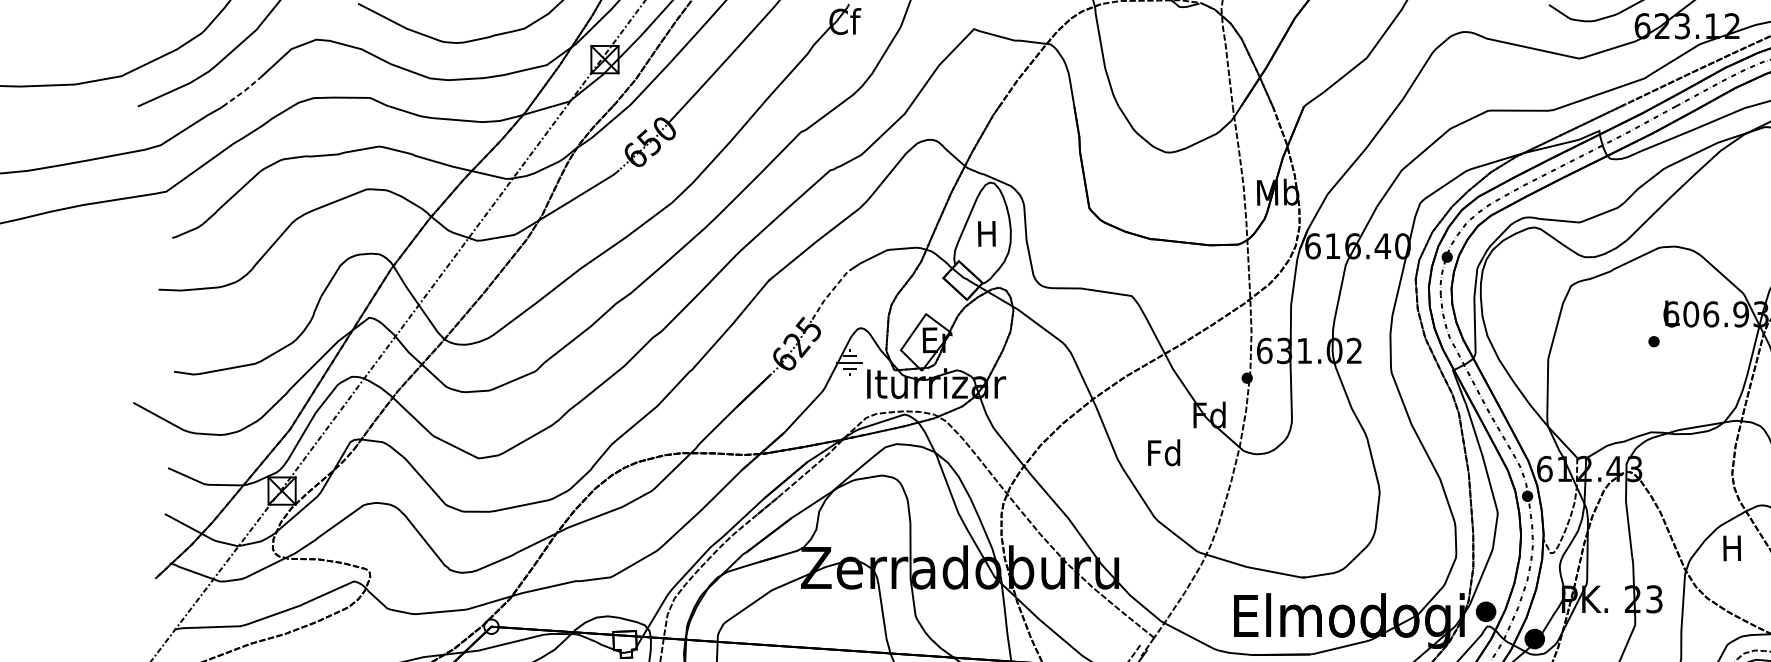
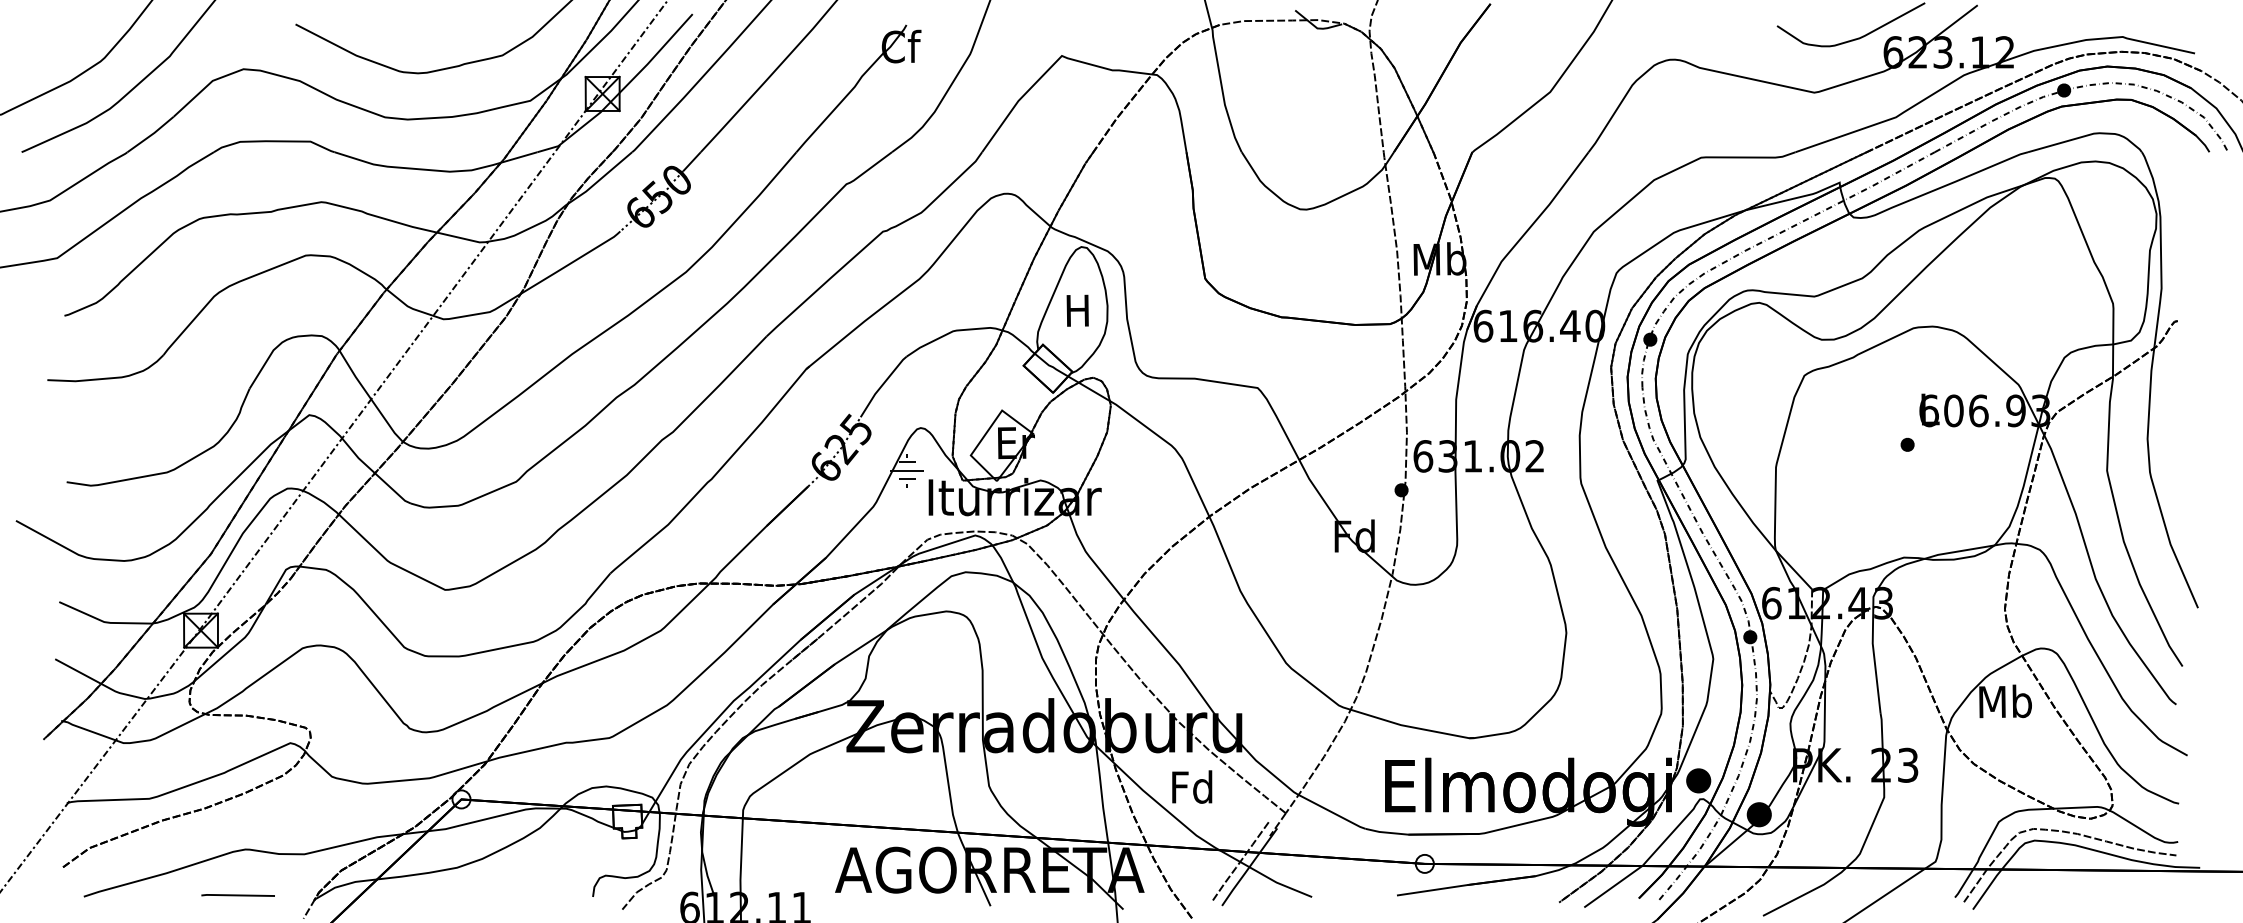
line: (243, 92) -> (152, 134), dashed -> solid
line: (829, 293) -> (882, 385), dashed -> solid
text: (1164, 452) -> (1192, 786), moved
text: (1732, 548) -> (2005, 701), H -> Mb

